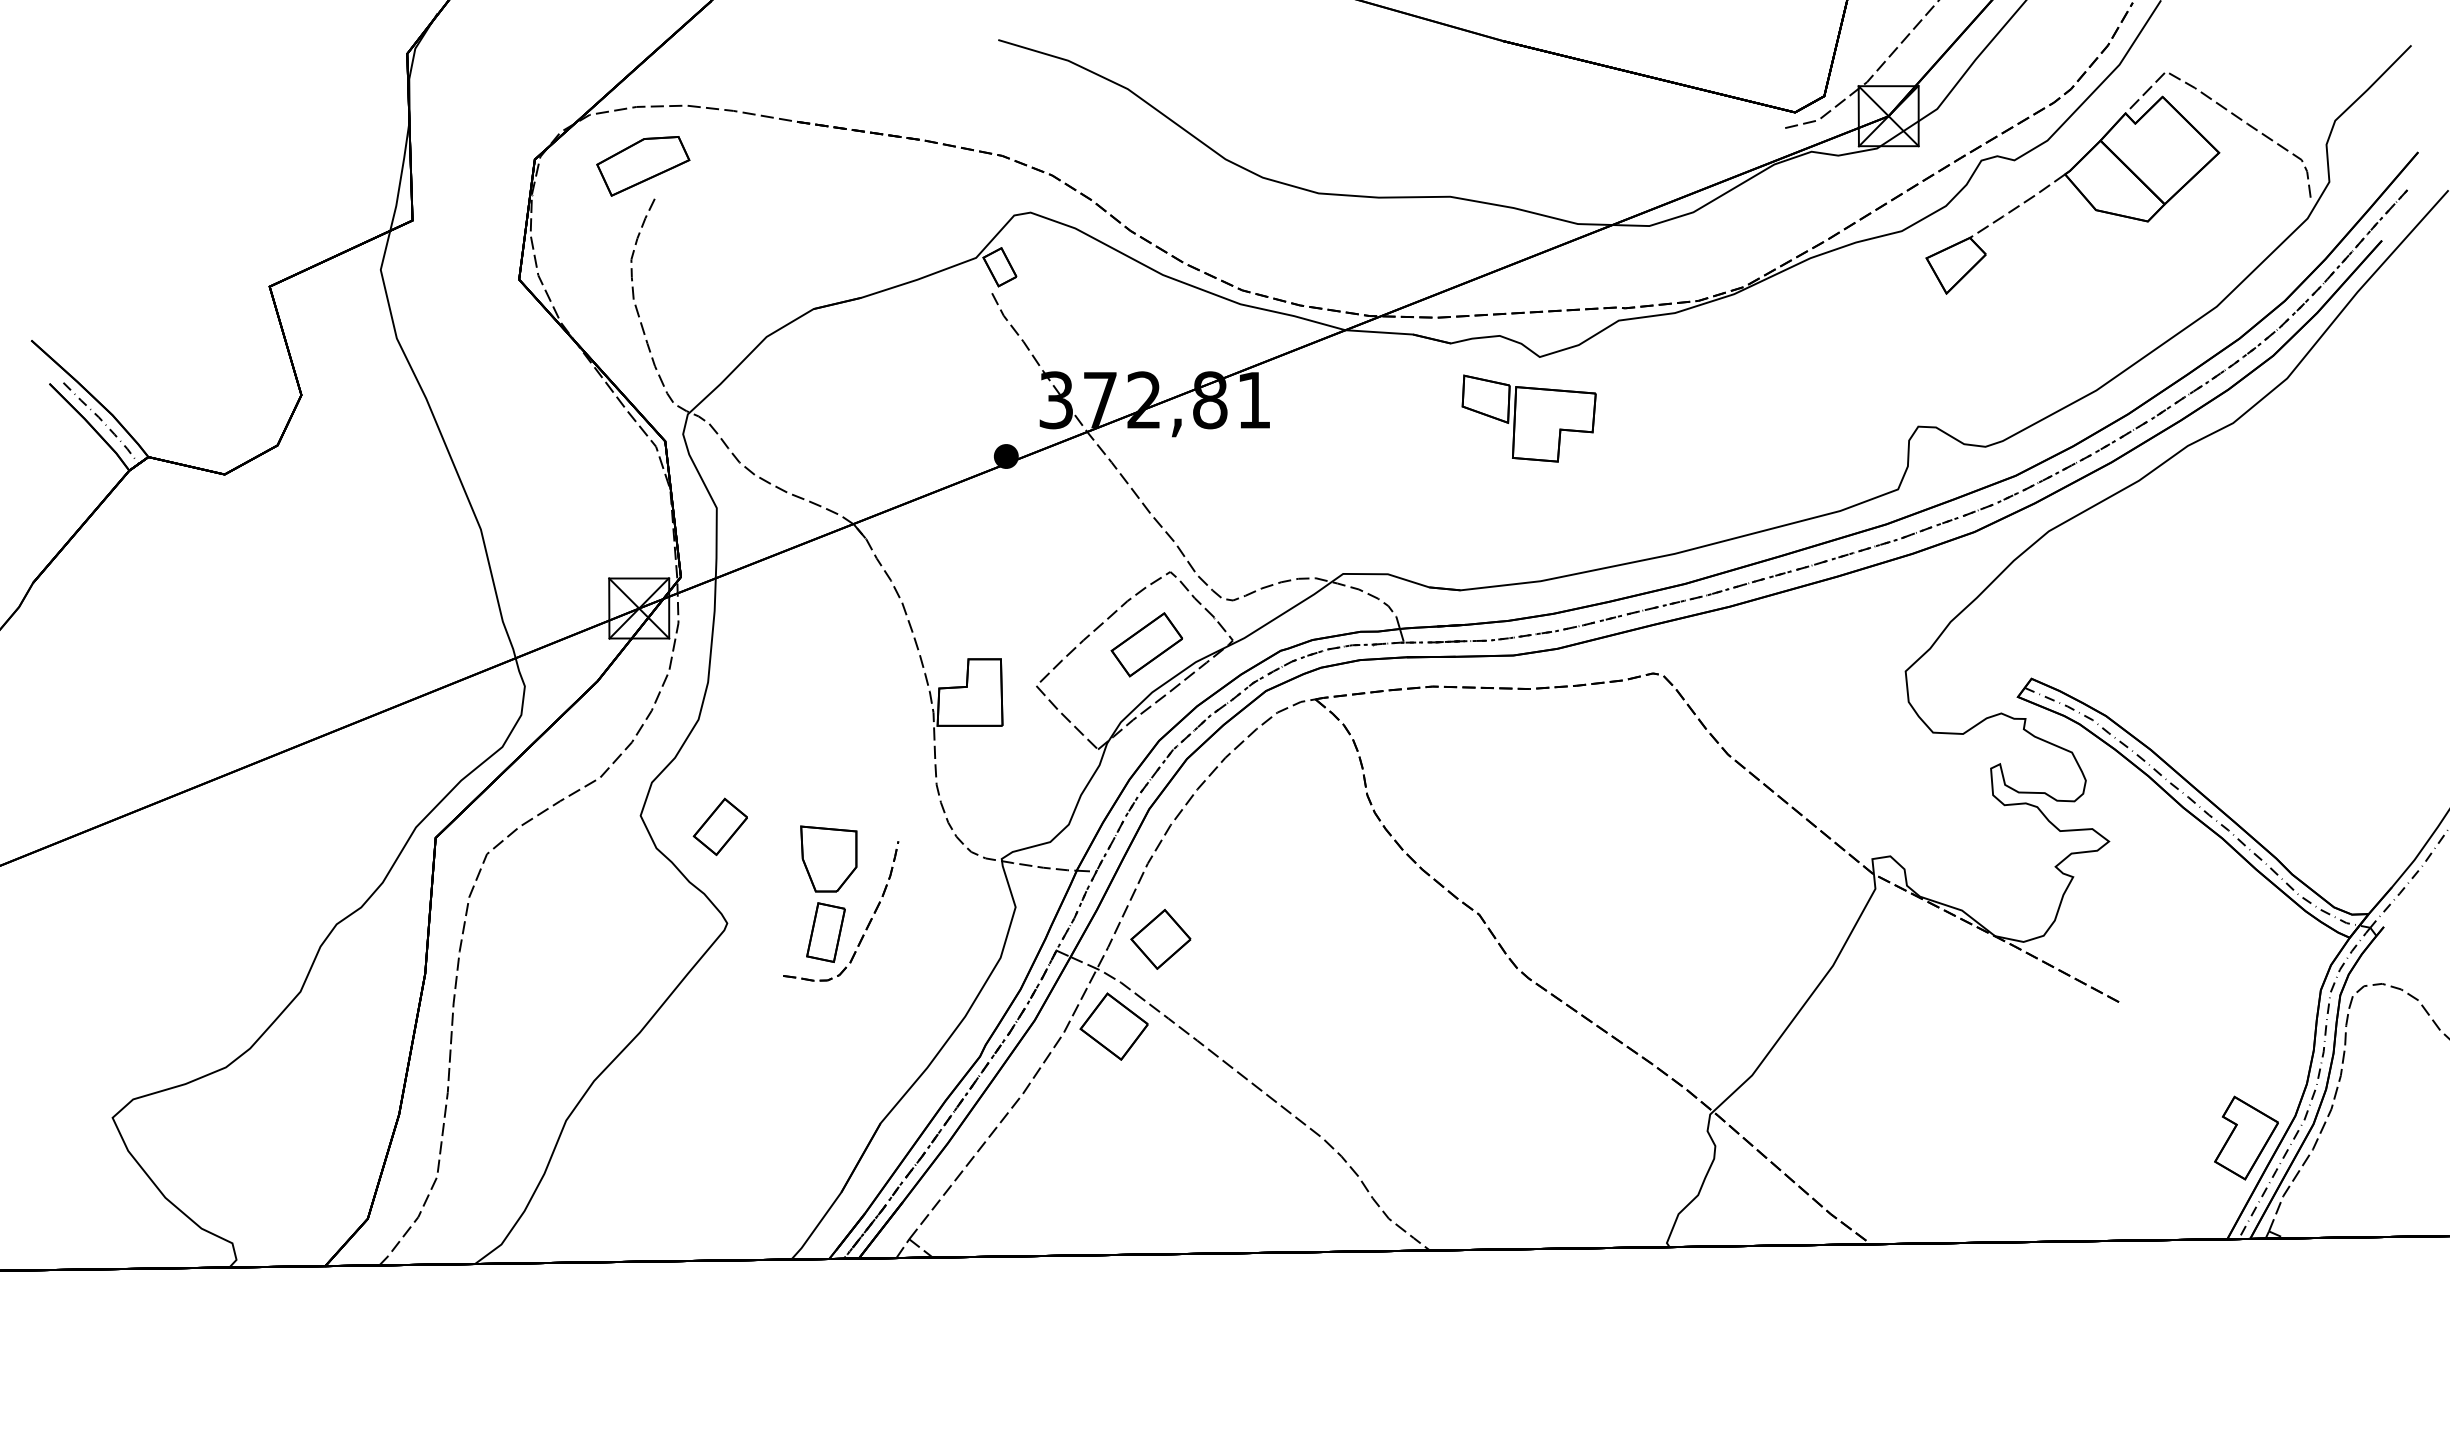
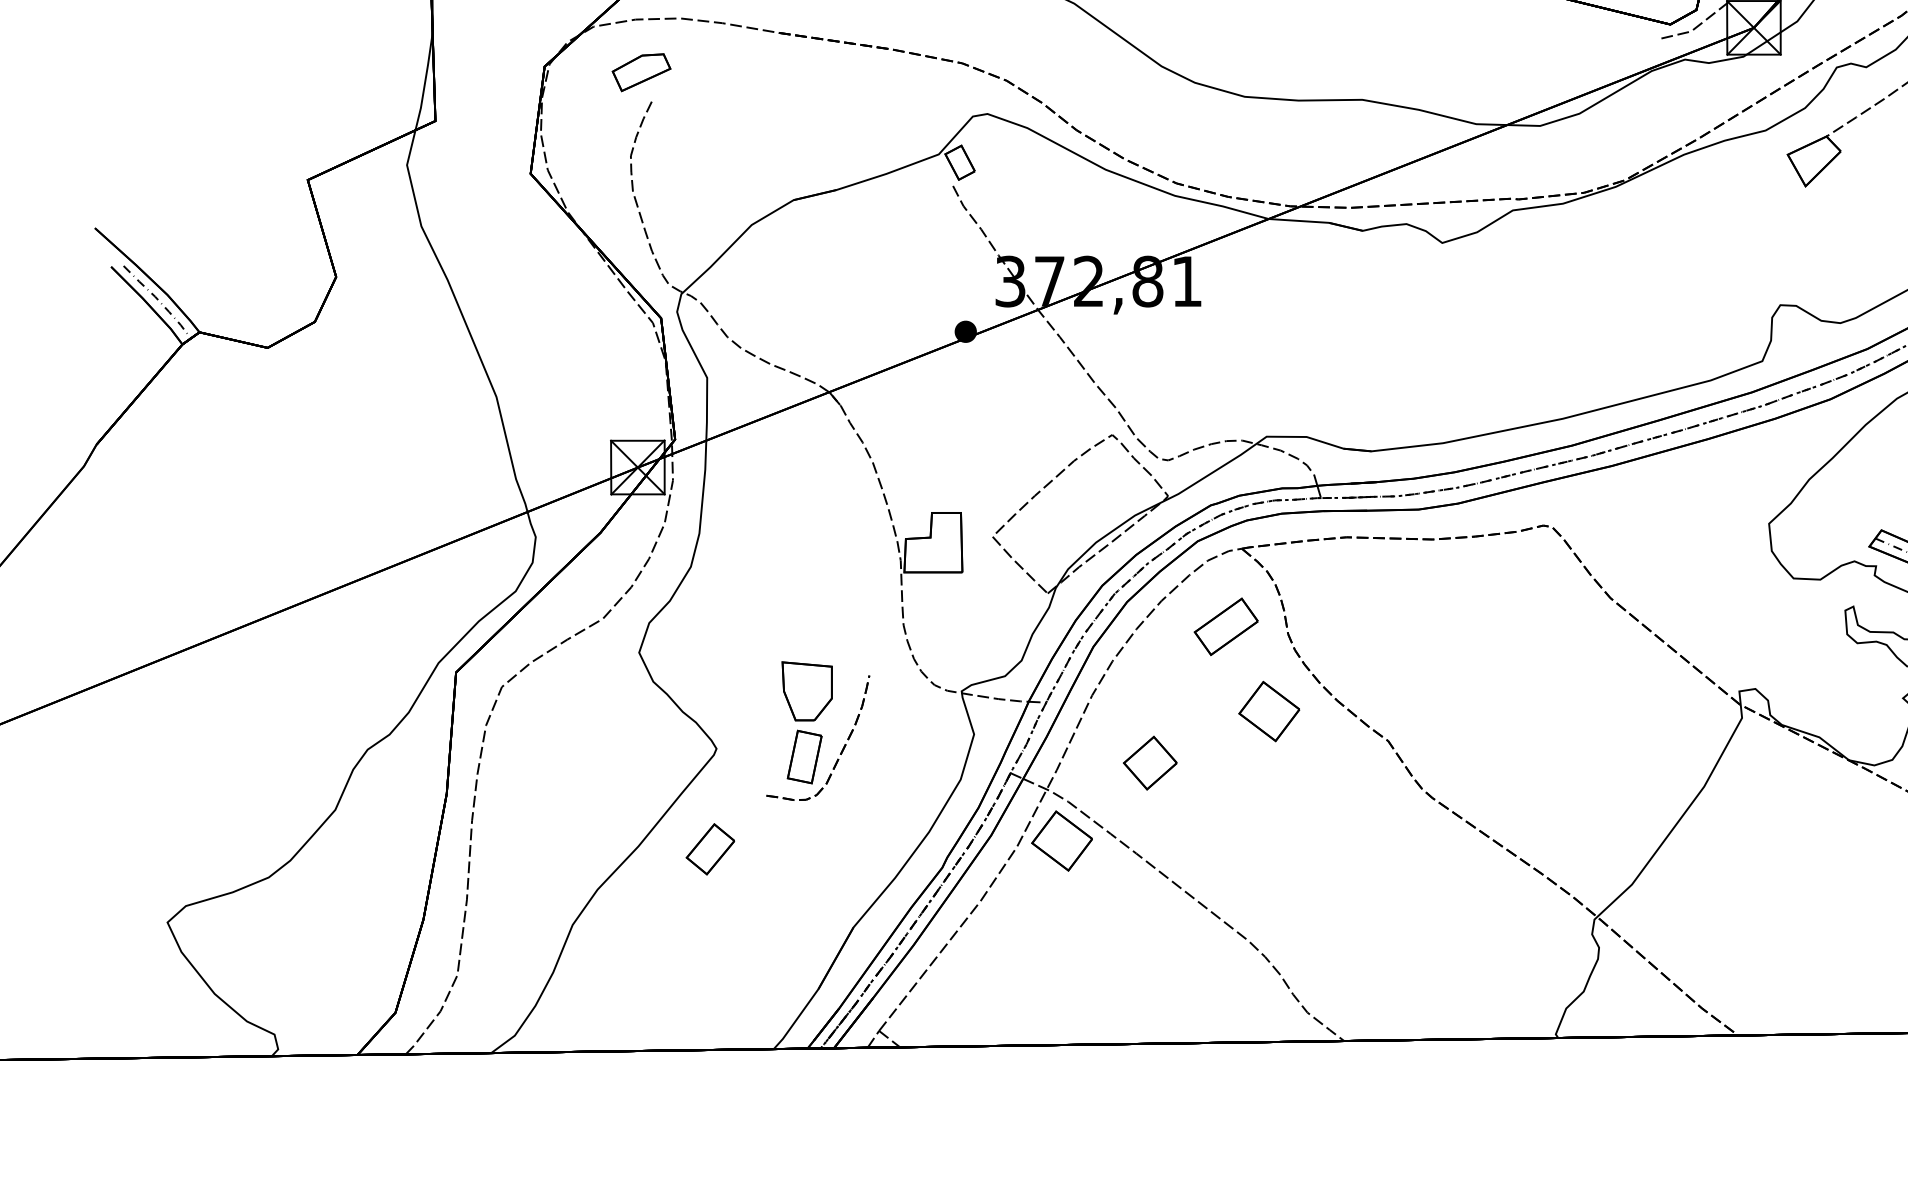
part: (643, 166) -> (641, 72), size x0.7
part: (1528, 418) -> (1432, 297), removed
part: (1146, 644) -> (1225, 626), moved
part: (719, 826) -> (709, 848), moved
part: (1345, 881) -> (1268, 711), added
part: (1160, 939) -> (1149, 763), moved

